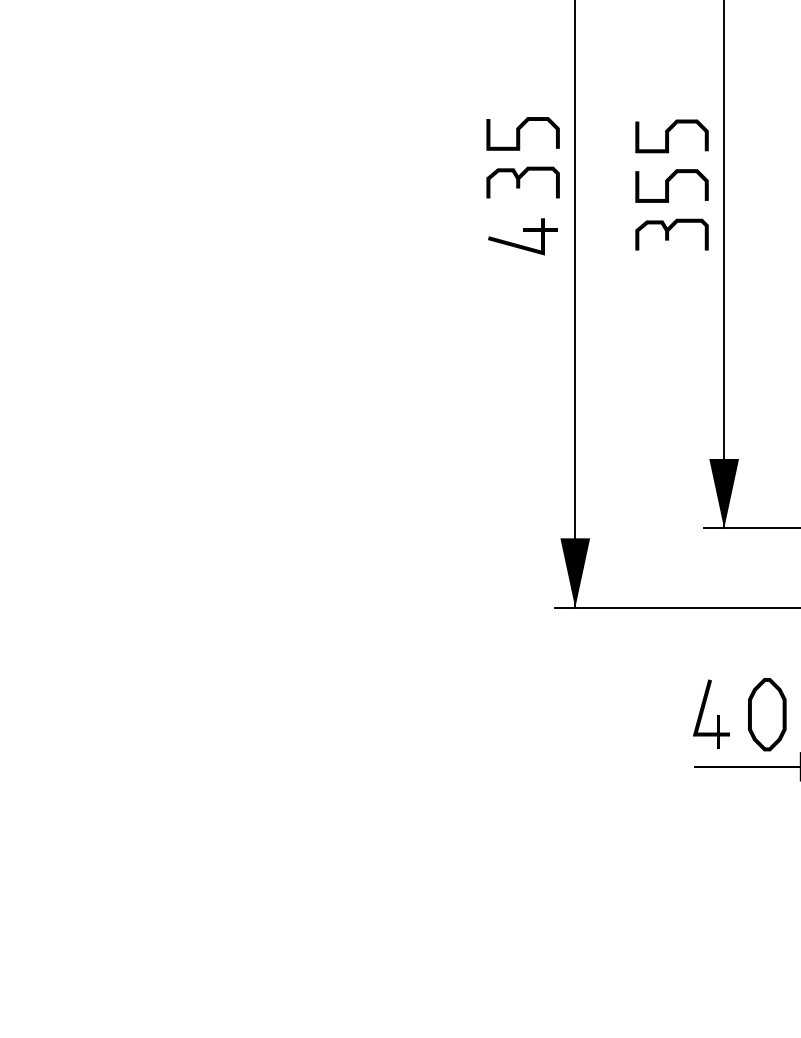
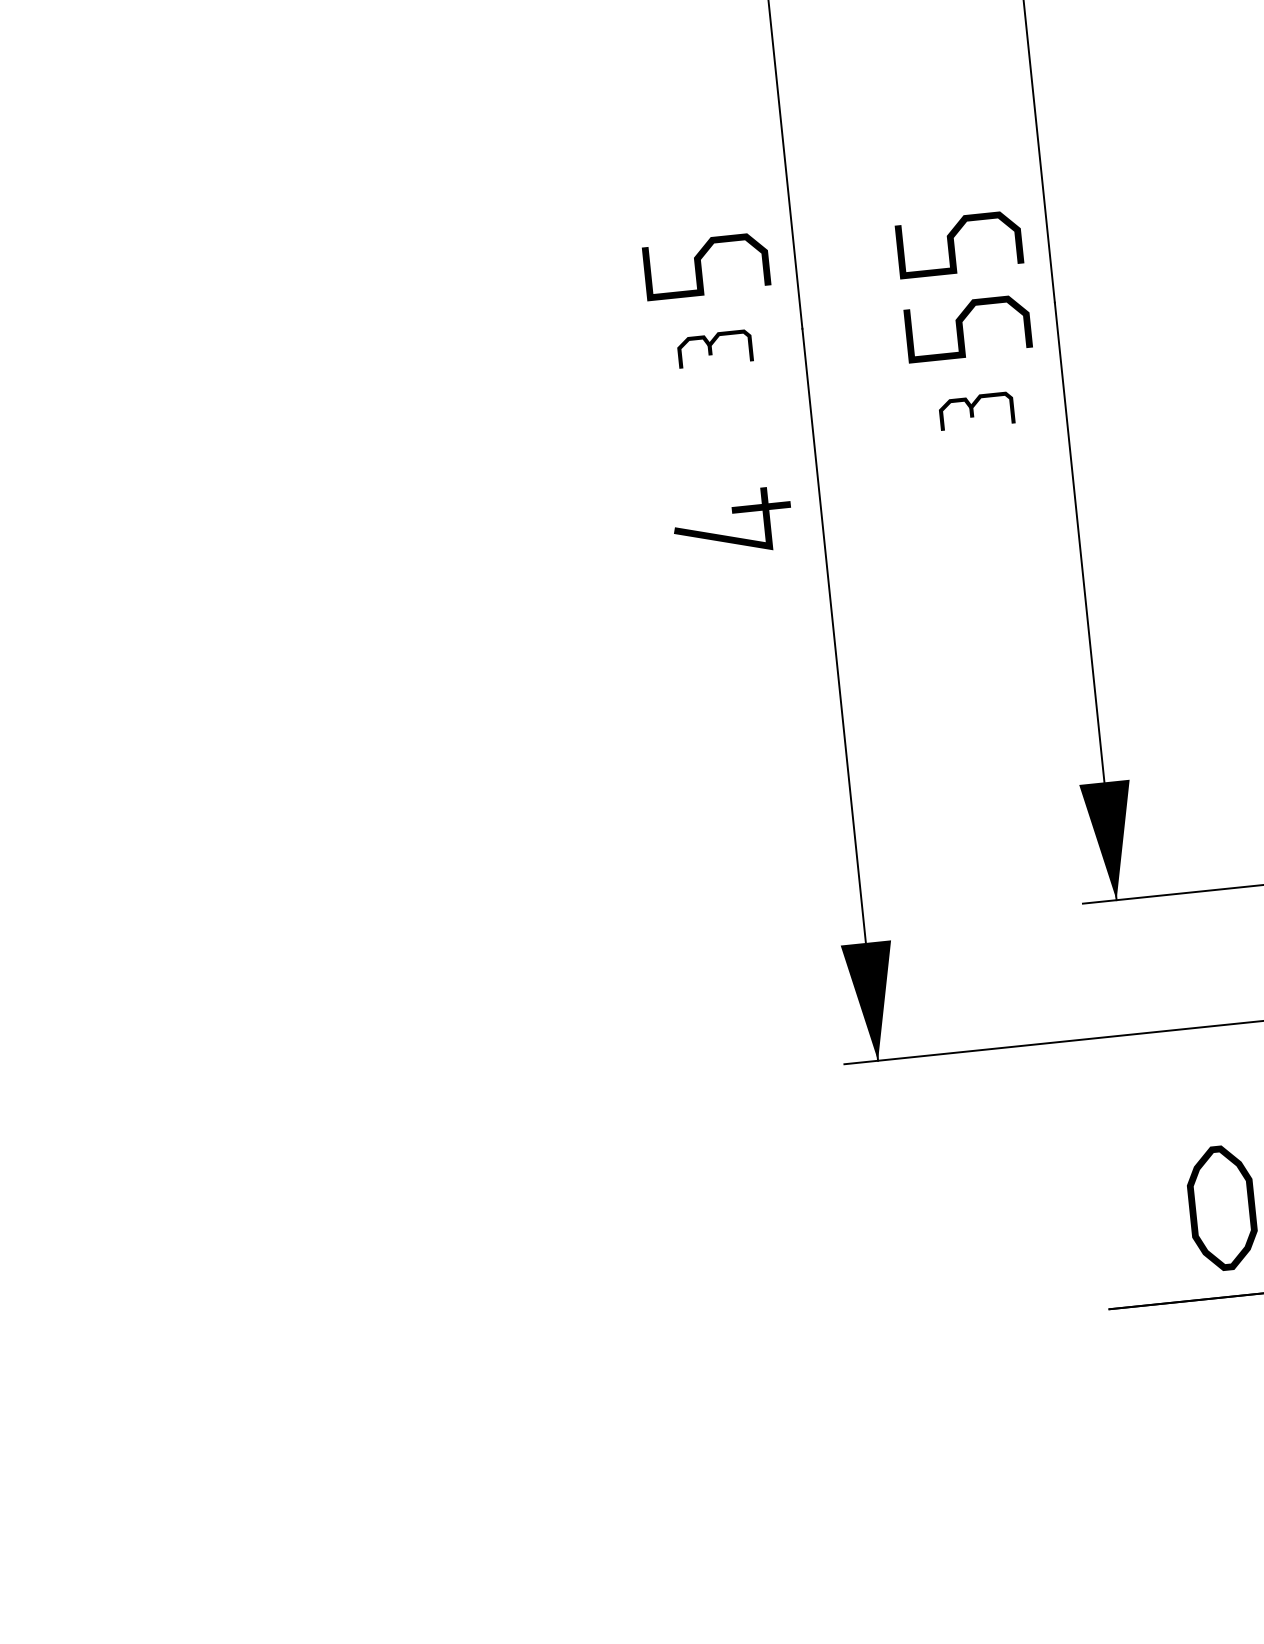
part: (522, 182) -> (714, 348), size x0.6
part: (671, 234) -> (975, 410), size x0.6
part: (522, 236) -> (731, 521), moved
part: (717, 715) -> (1138, 1218), removed

